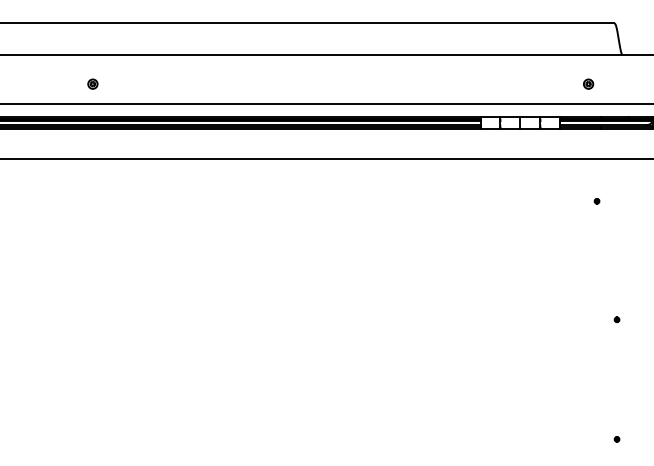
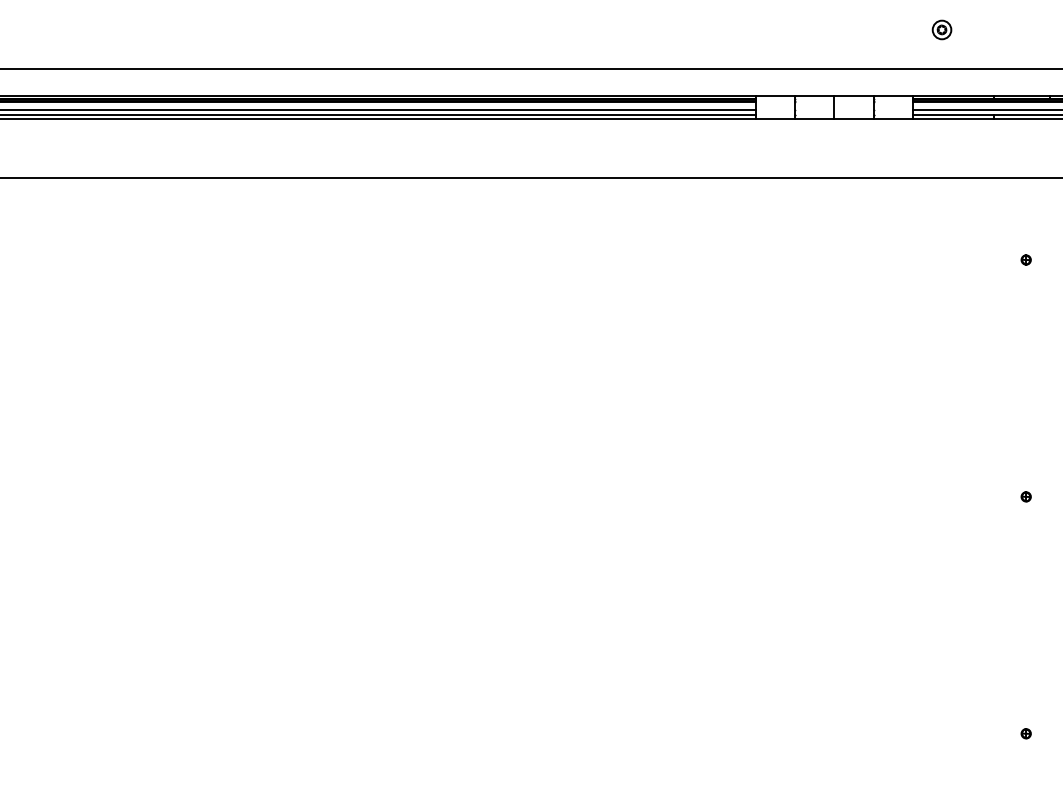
part: (588, 83) -> (941, 28), moved
part: (596, 201) -> (1025, 260), moved

